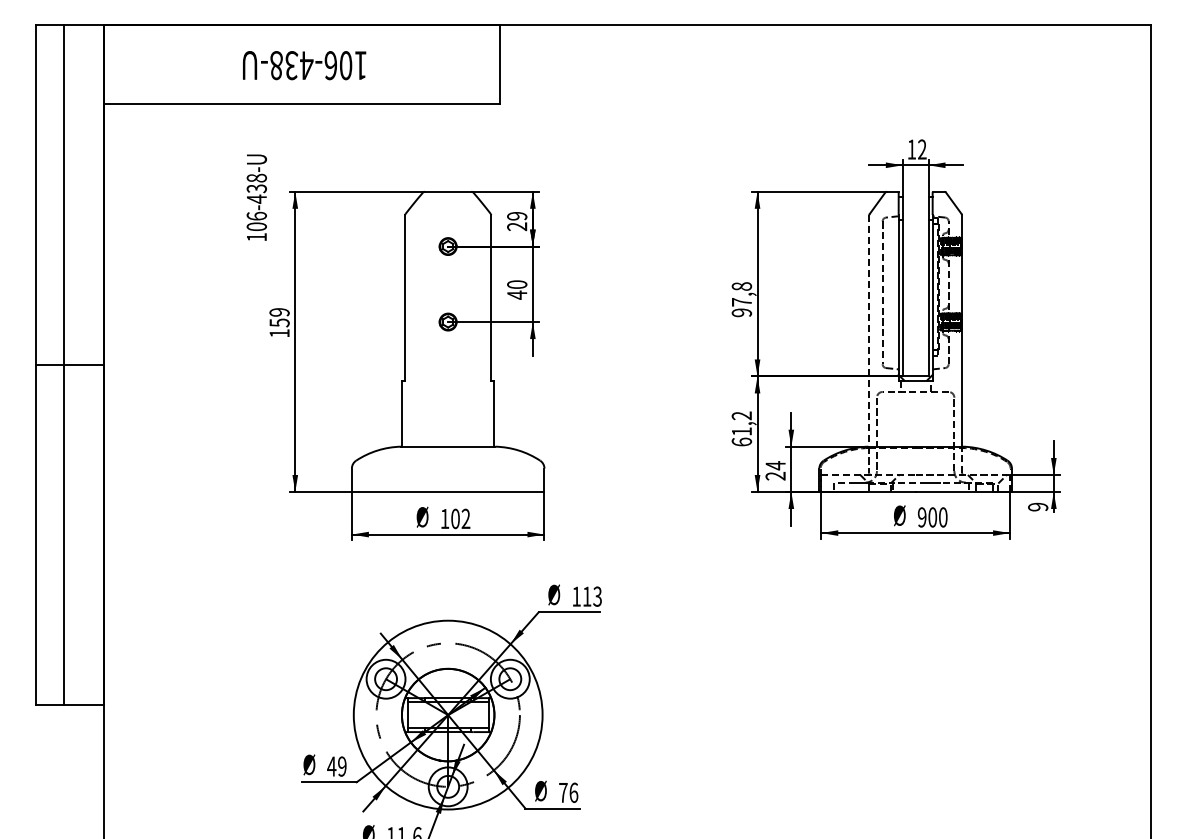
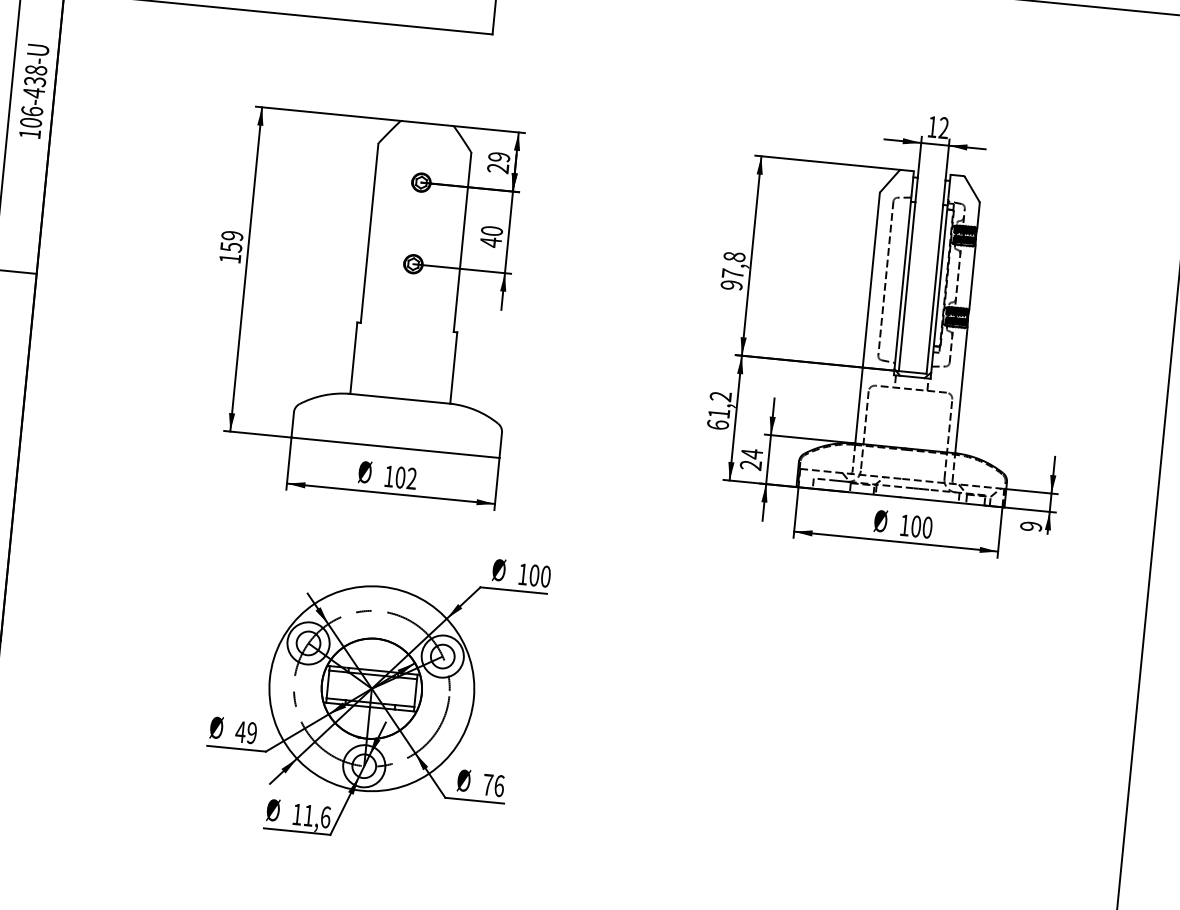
text: (256, 197) -> (33, 91), moved
line: (869, 330) -> (867, 317), dashed -> solid
text: (921, 517) -> (904, 525), 900 -> 100
text: (592, 596) -> (540, 575), 113 -> 100

